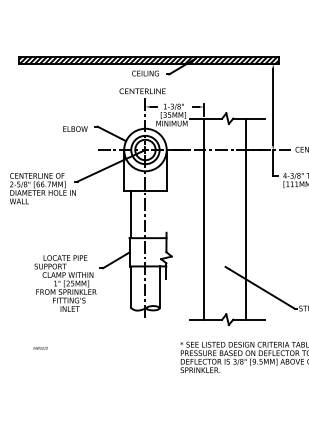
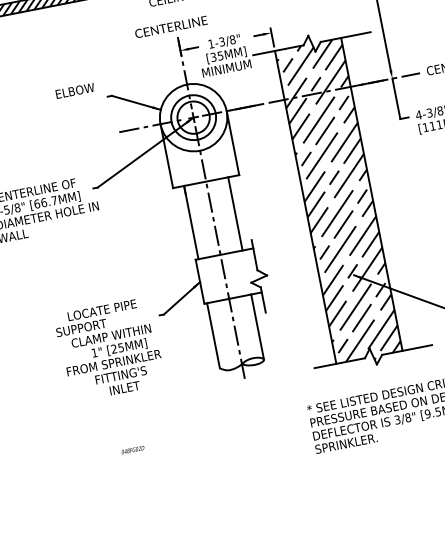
text: (75, 128) -> (75, 89), moved
line: (159, 214) -> (235, 213), added
hatch: (224, 219) -> (337, 201), added
text: (40, 348) -> (132, 450), moved

